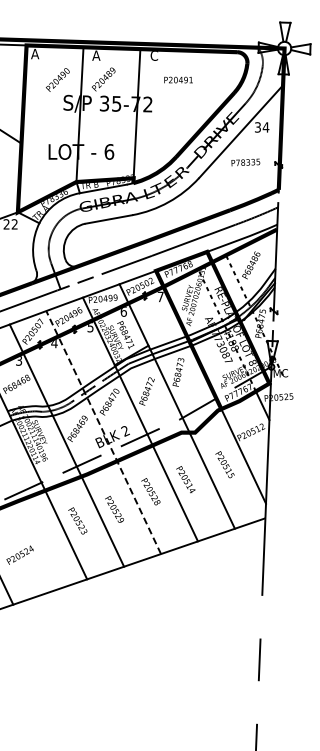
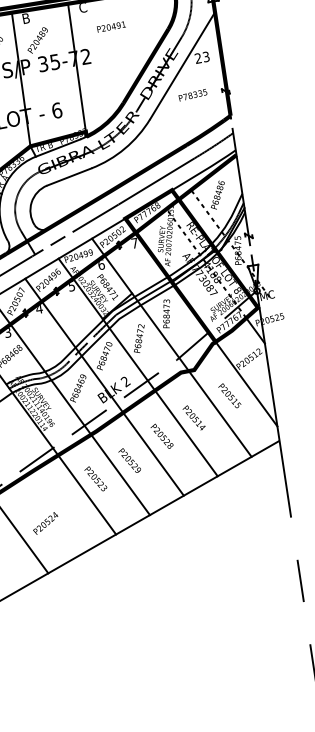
text: (96, 55) -> (26, 18), A -> B
text: (262, 127) -> (202, 57), 34 -> 23
line: (103, 432) -> (104, 387), dashed -> solid

